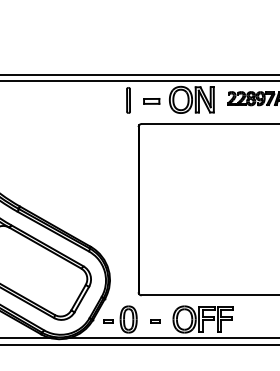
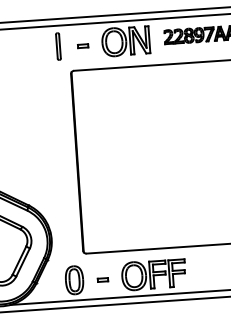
part: (151, 101) -> (83, 46), size x0.62
part: (108, 321) -> (53, 283), removed

